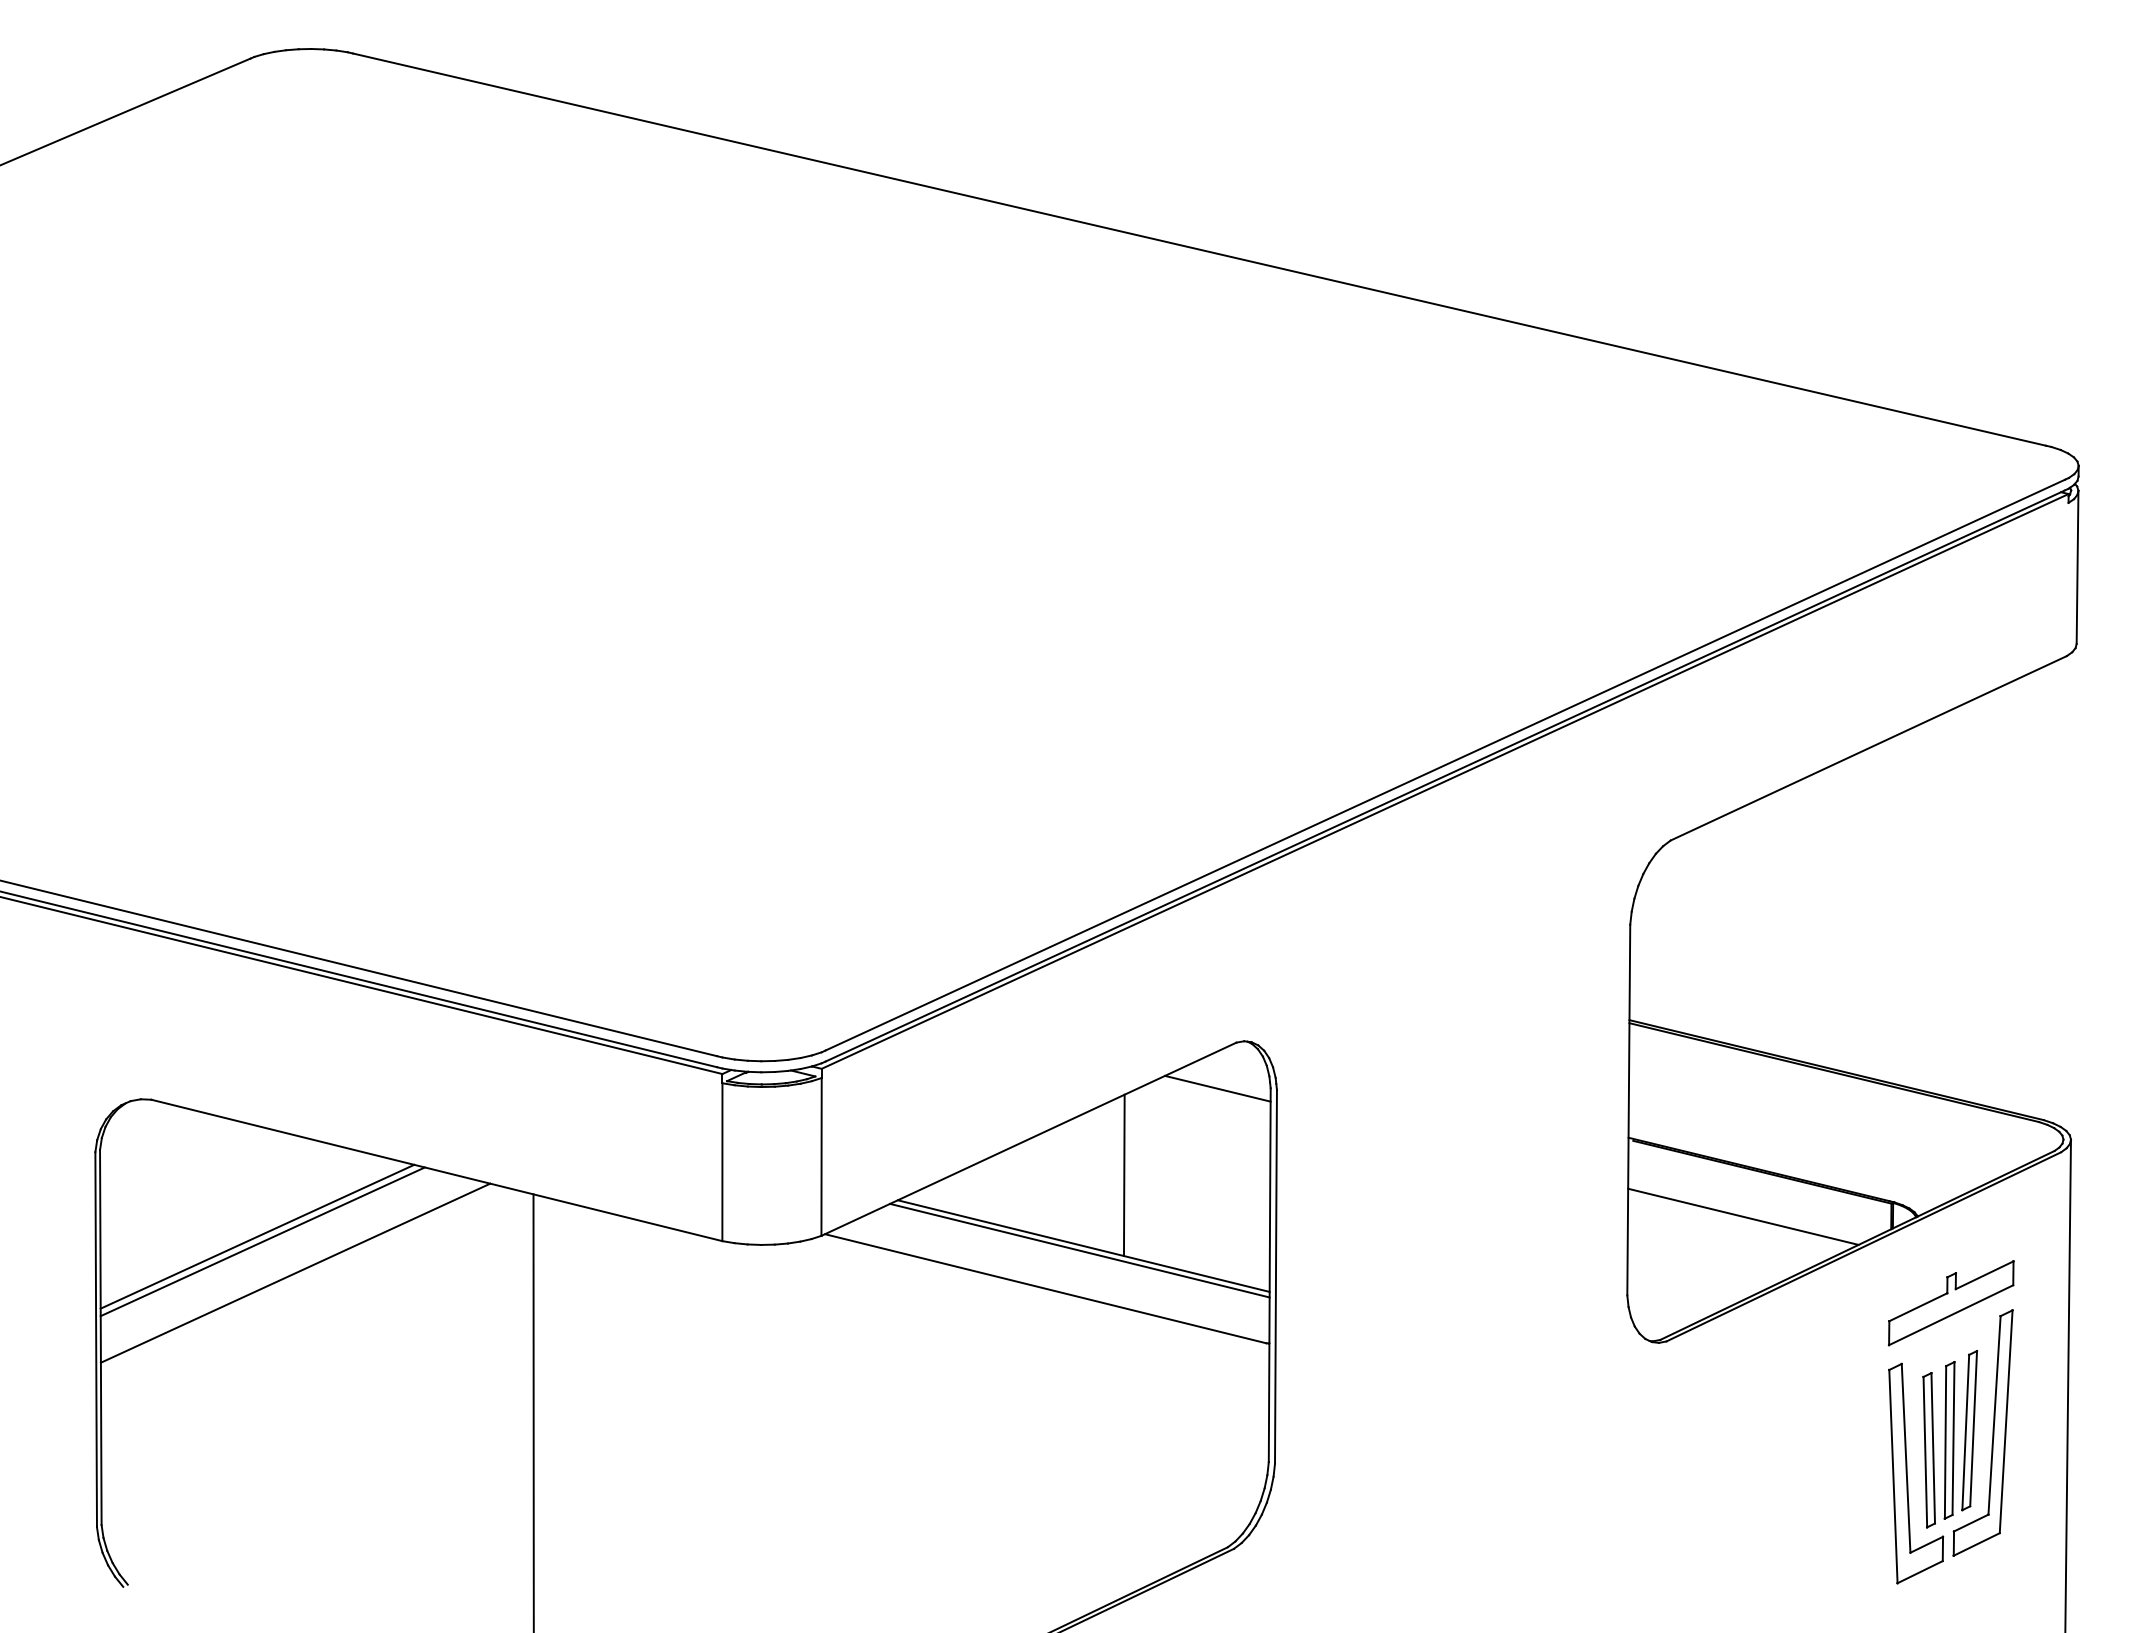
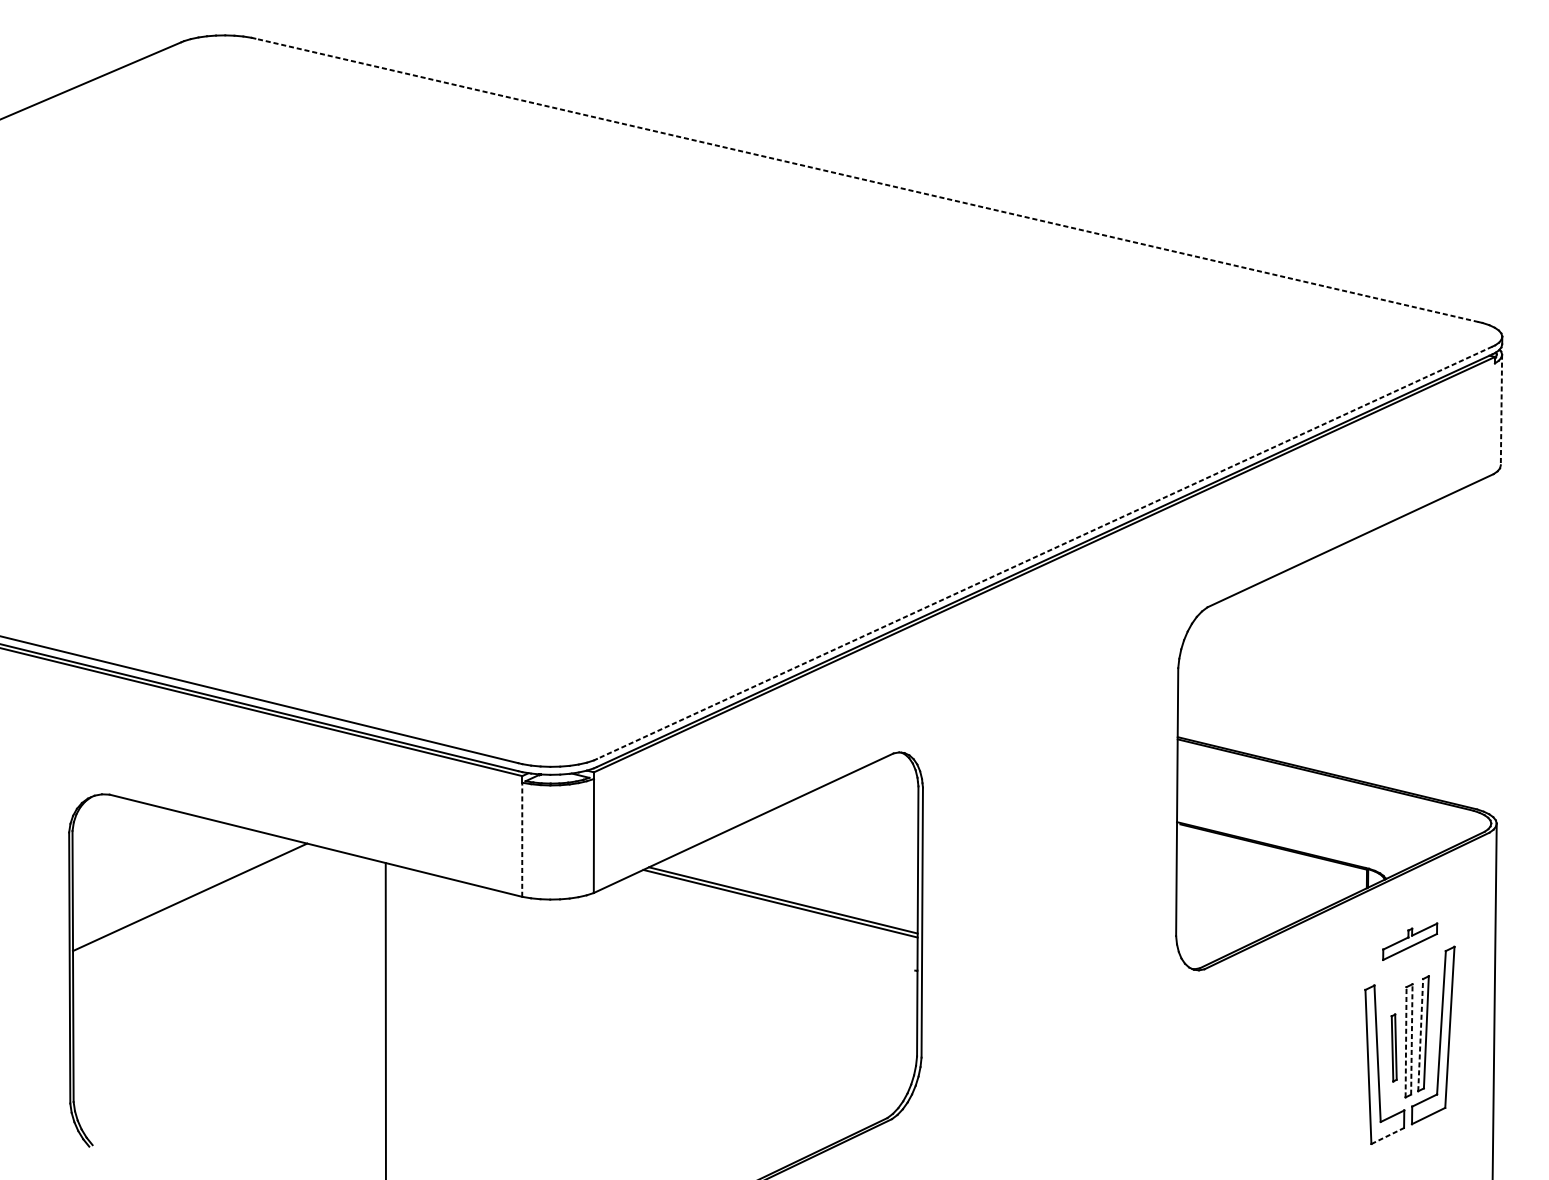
line: (1199, 249) -> (866, 180), solid -> dashed
line: (2077, 567) -> (1501, 410), solid -> dashed
line: (1444, 765) -> (1044, 553), solid -> dashed
line: (1217, 1088) -> (879, 786), removed
line: (722, 1162) -> (522, 840), solid -> dashed
line: (1123, 1175) -> (812, 849), removed
line: (1743, 1216) -> (1260, 879), removed
line: (257, 1236) -> (186, 893), removed
line: (295, 1272) -> (213, 919), removed
line: (1045, 1288) -> (755, 931), removed
part: (1950, 1303) -> (1409, 941), size x0.6
line: (1965, 1432) -> (1420, 1035), solid -> dashed
line: (1953, 1438) -> (1411, 1039), solid -> dashed
line: (1945, 1441) -> (1406, 1041), solid -> dashed
part: (1928, 1450) -> (1393, 1048), size x0.6
line: (1920, 1571) -> (1387, 1135), solid -> dashed

